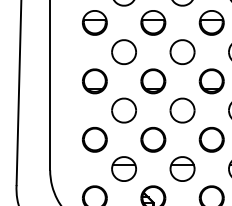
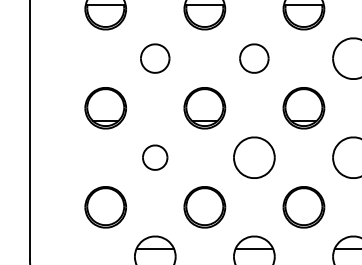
part: (123, 51) -> (154, 57), size x0.7
part: (182, 51) -> (254, 57), size x0.7
part: (123, 110) -> (154, 157), size x0.6

